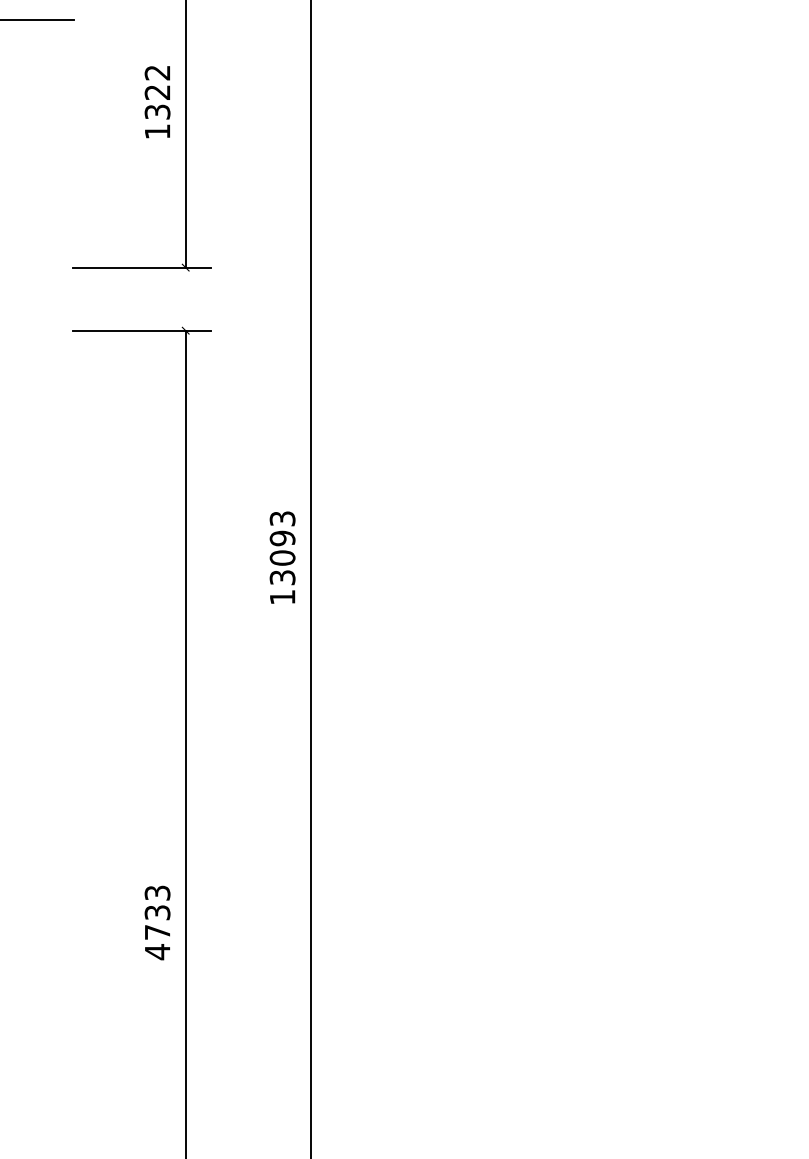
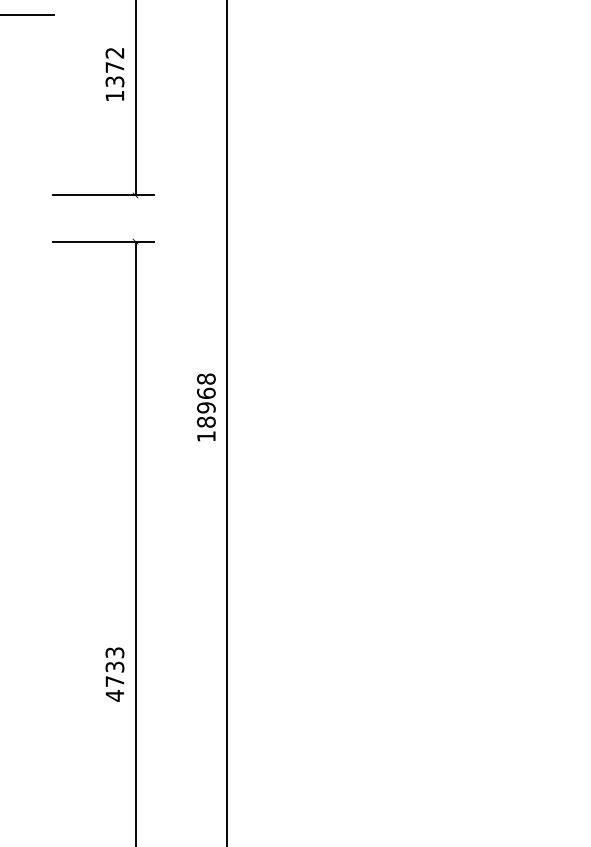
text: (157, 92) -> (114, 67), 1322 -> 1372
text: (282, 548) -> (206, 400), 13093 -> 18968

